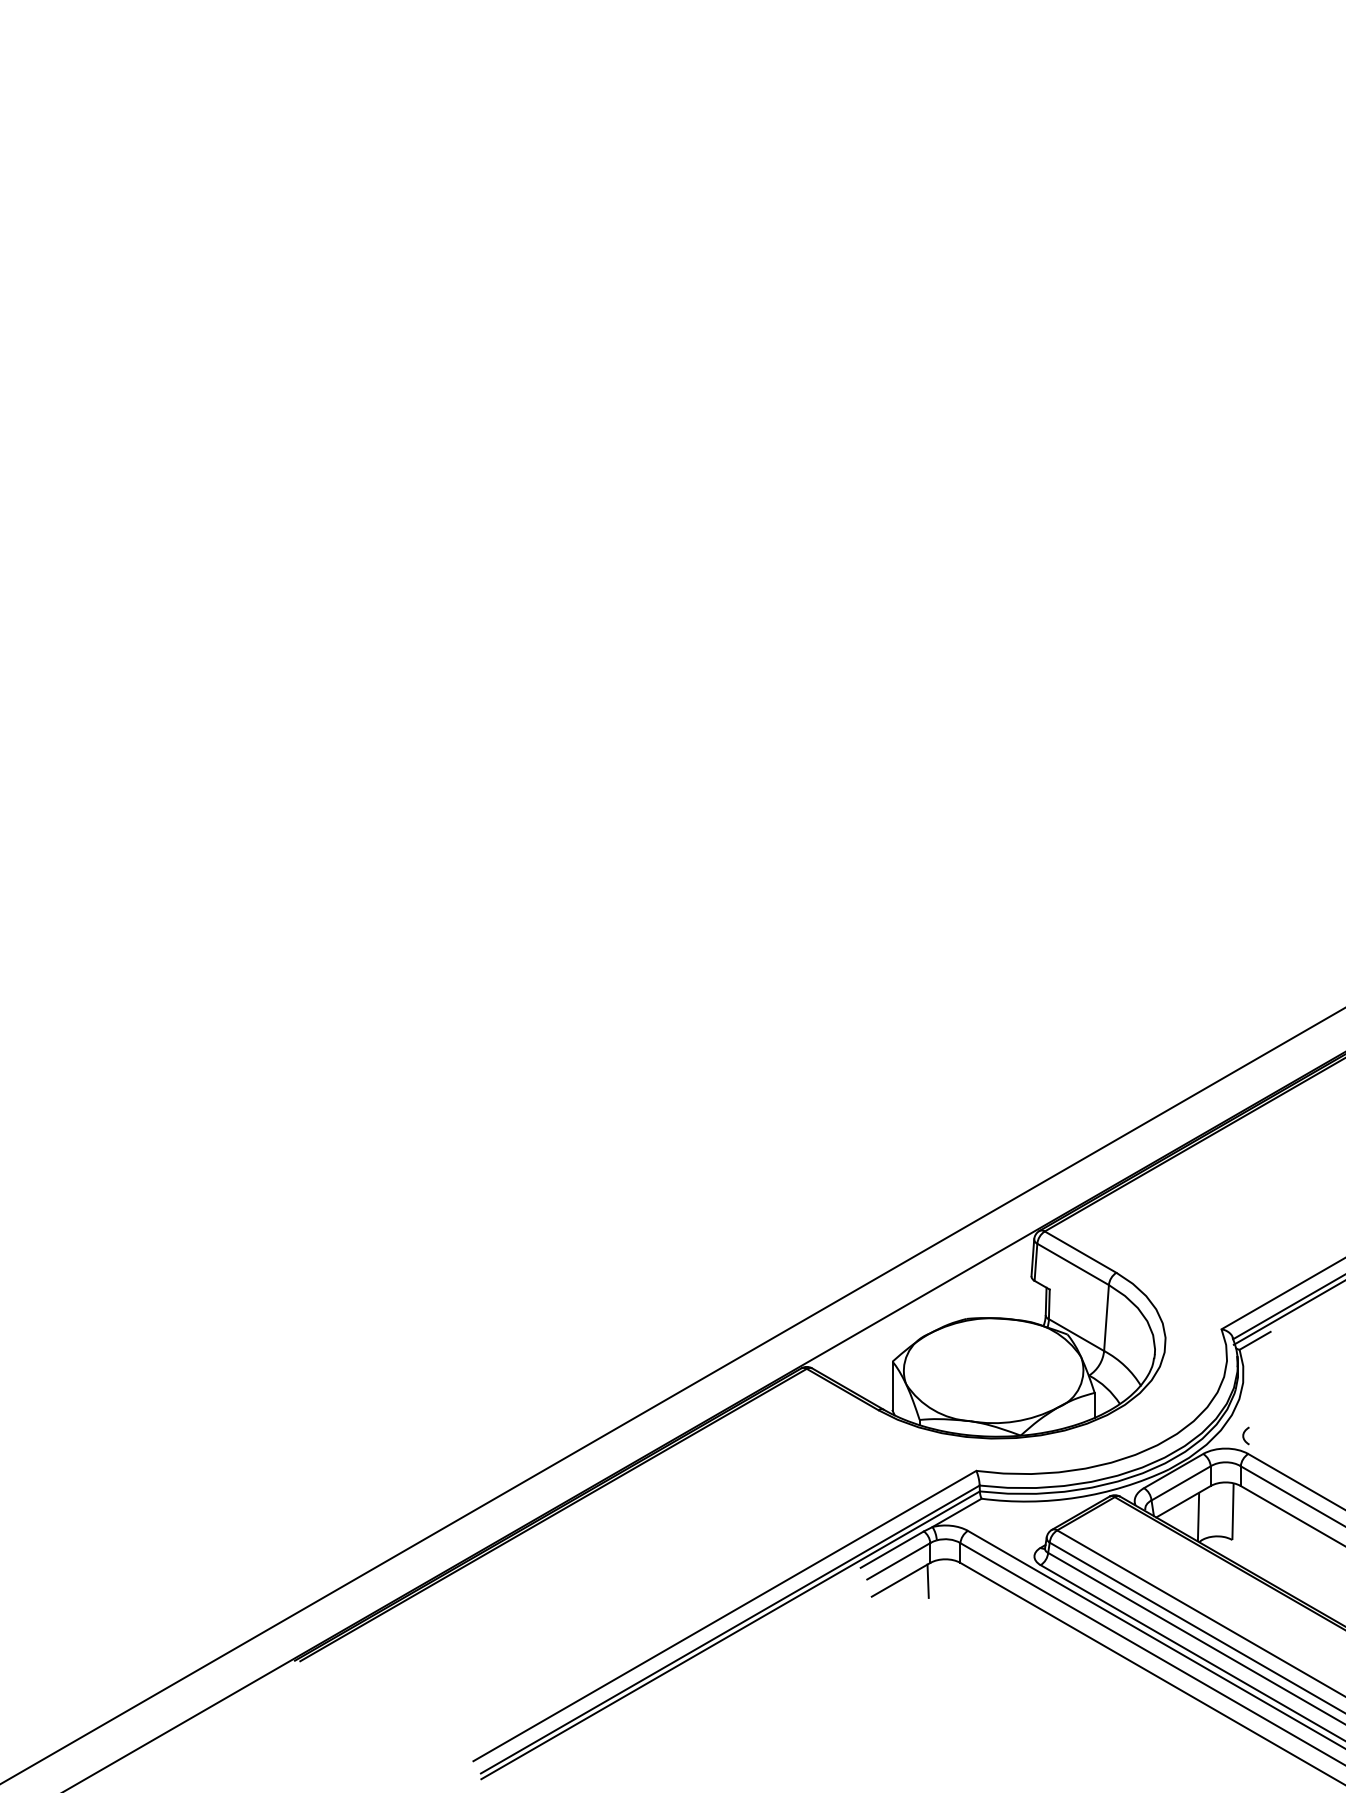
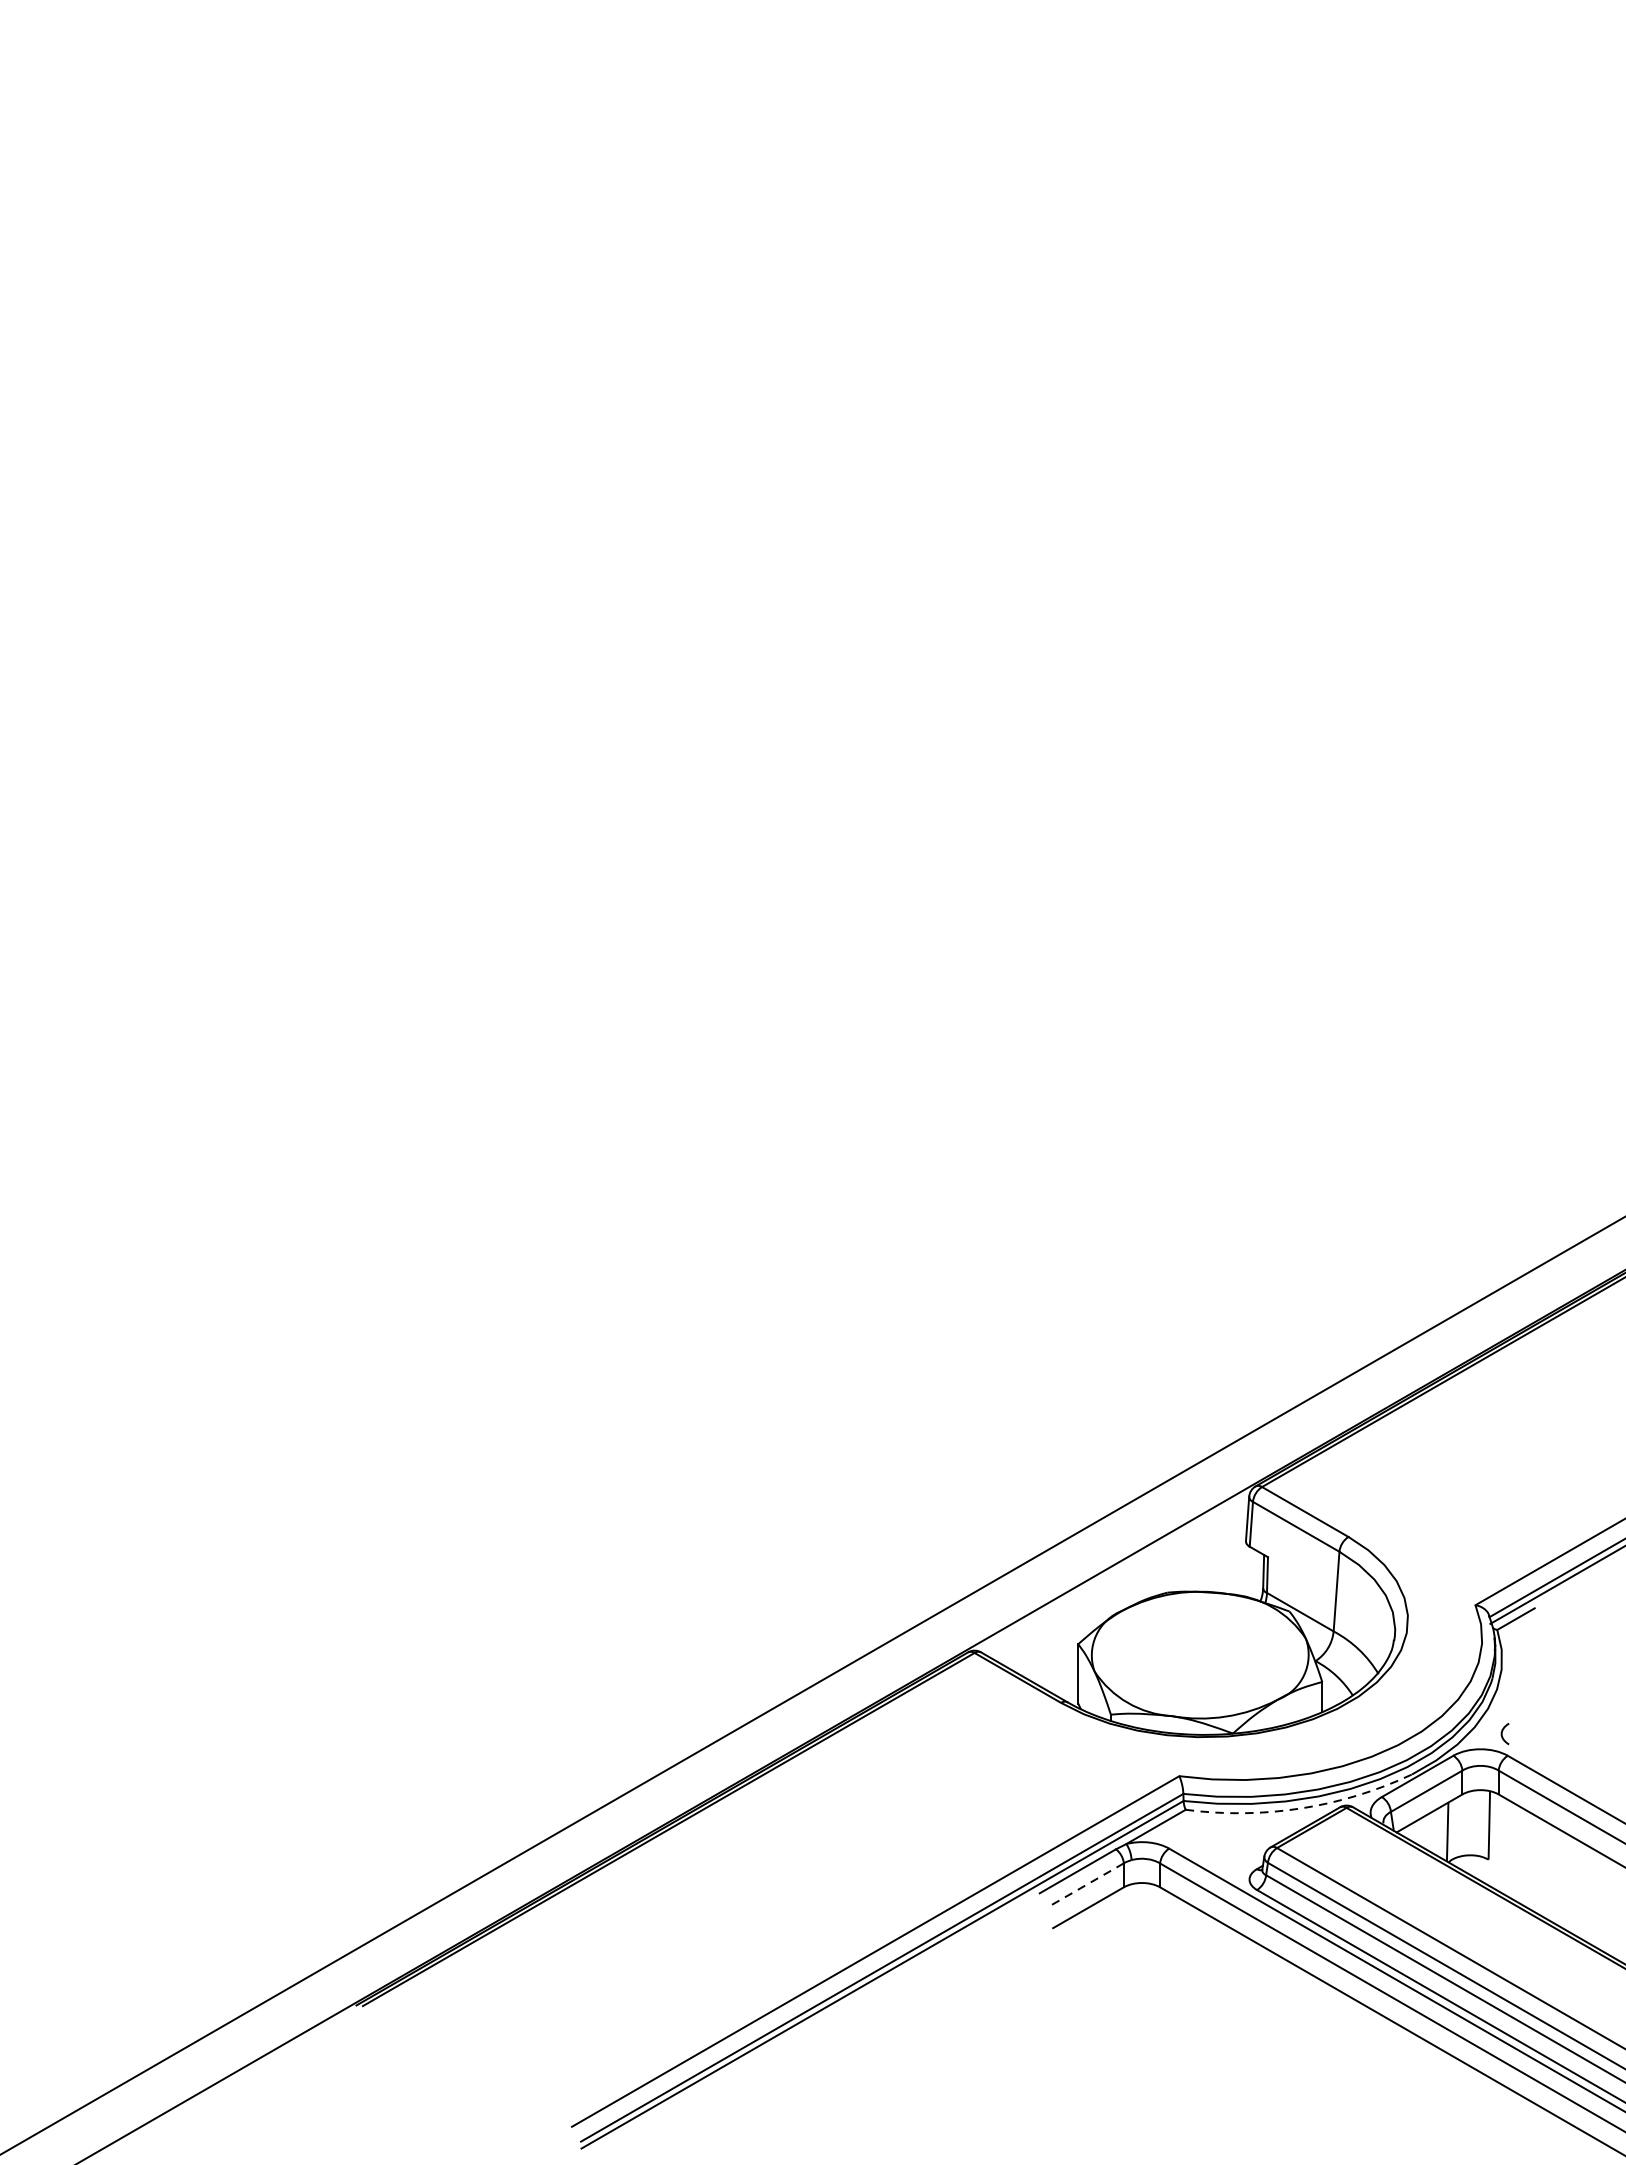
arc: (1077, 1497) -> (1301, 1808), solid -> dashed
line: (898, 1561) -> (1085, 1885), solid -> dashed
line: (927, 1580) -> (1120, 1908), removed

